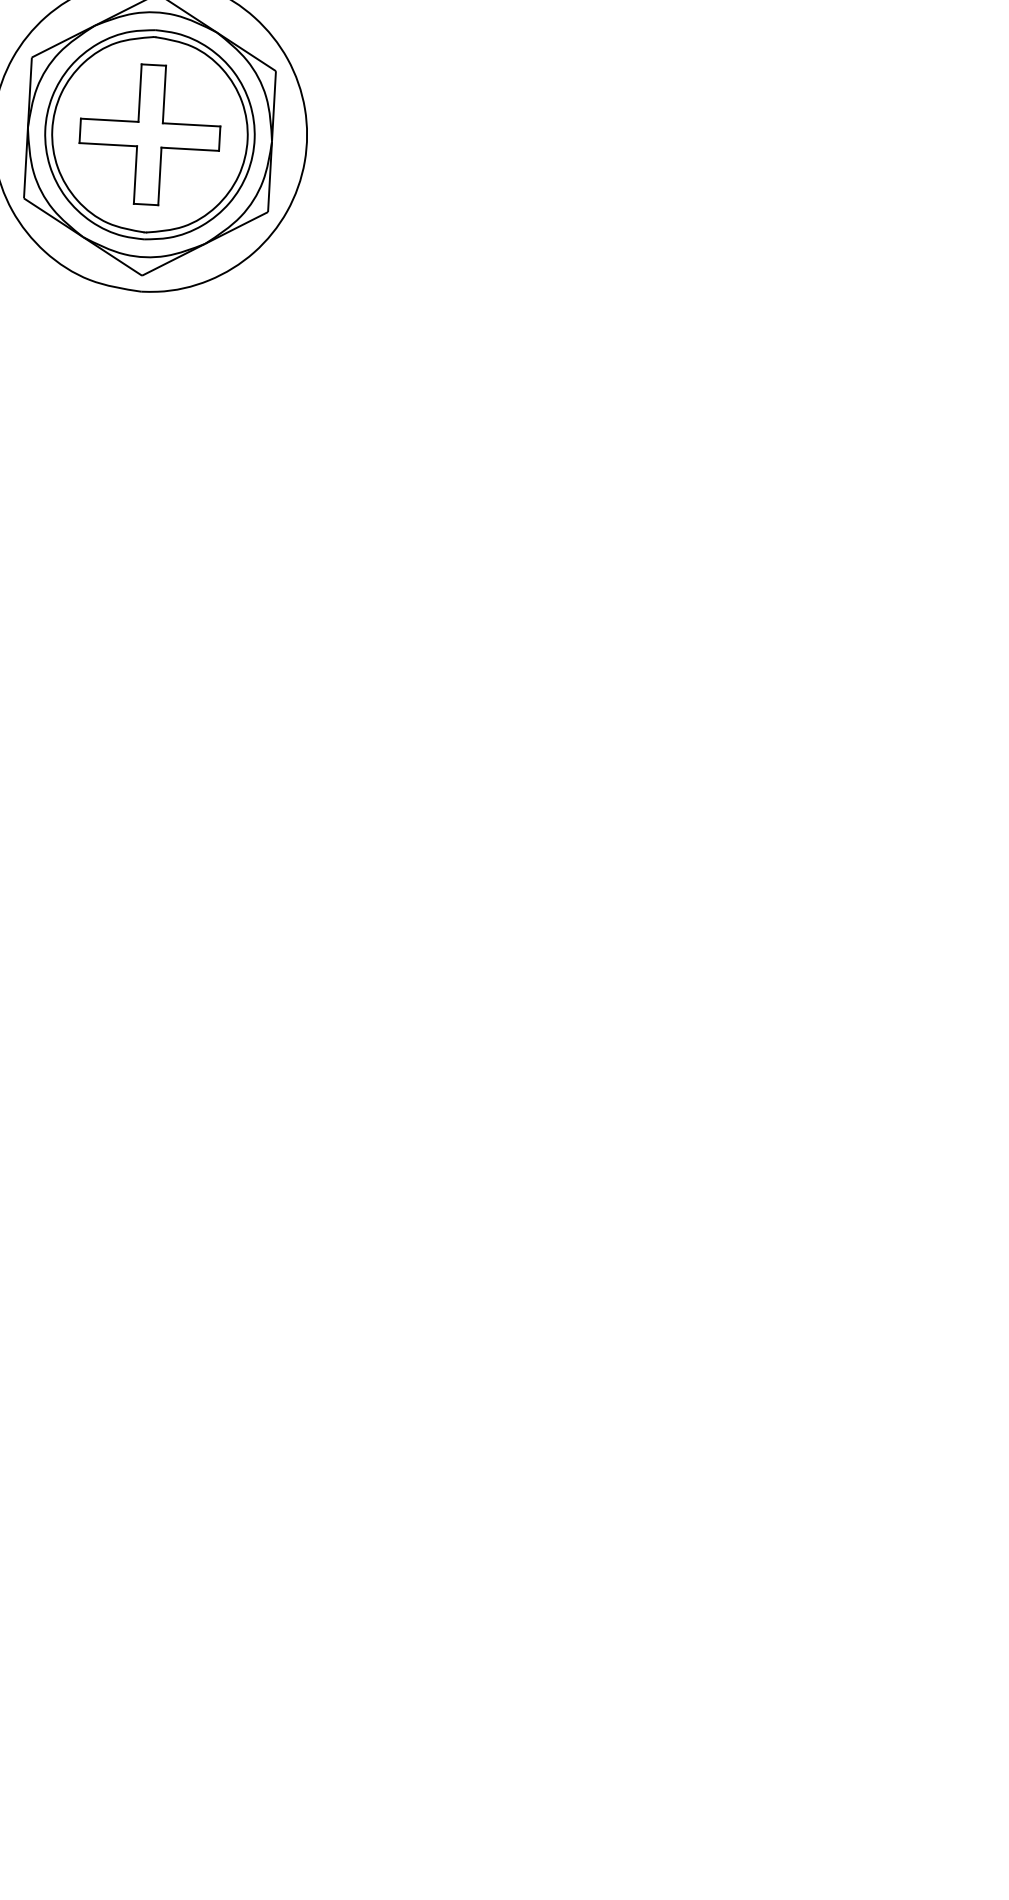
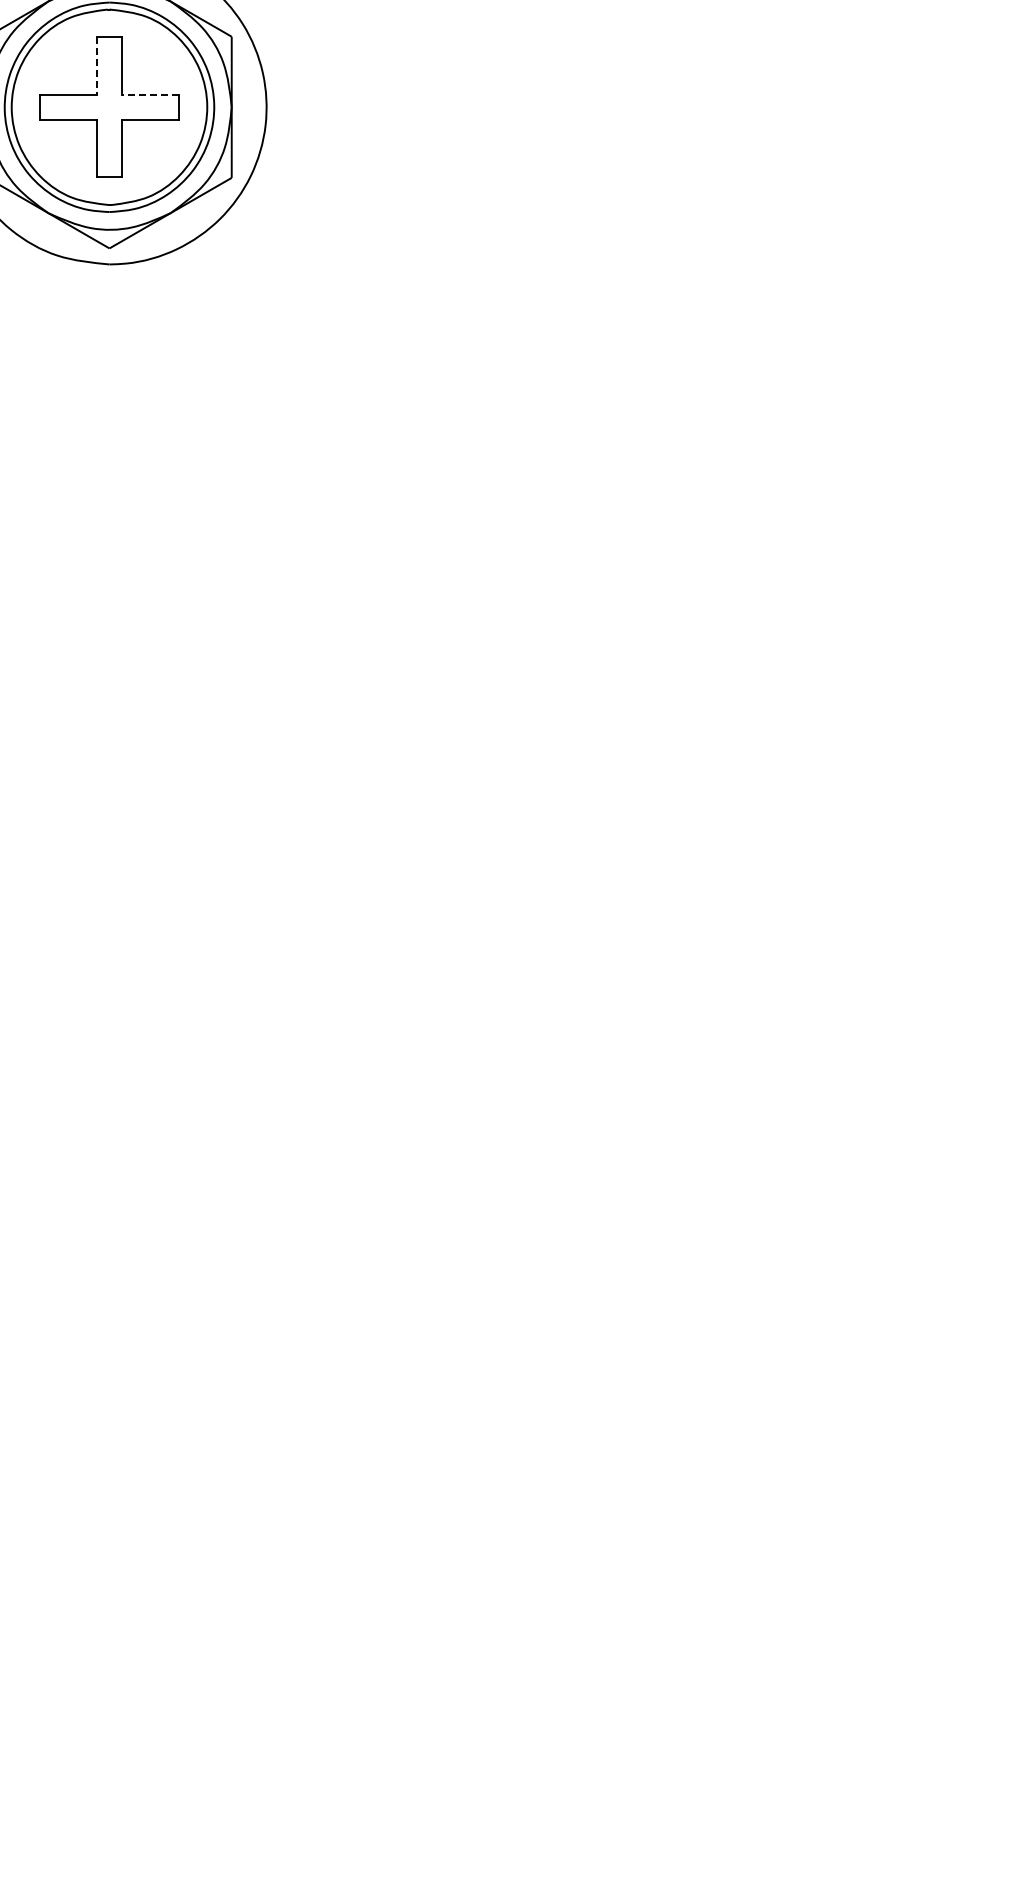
line: (140, 93) -> (97, 66), solid -> dashed
line: (191, 125) -> (150, 95), solid -> dashed

